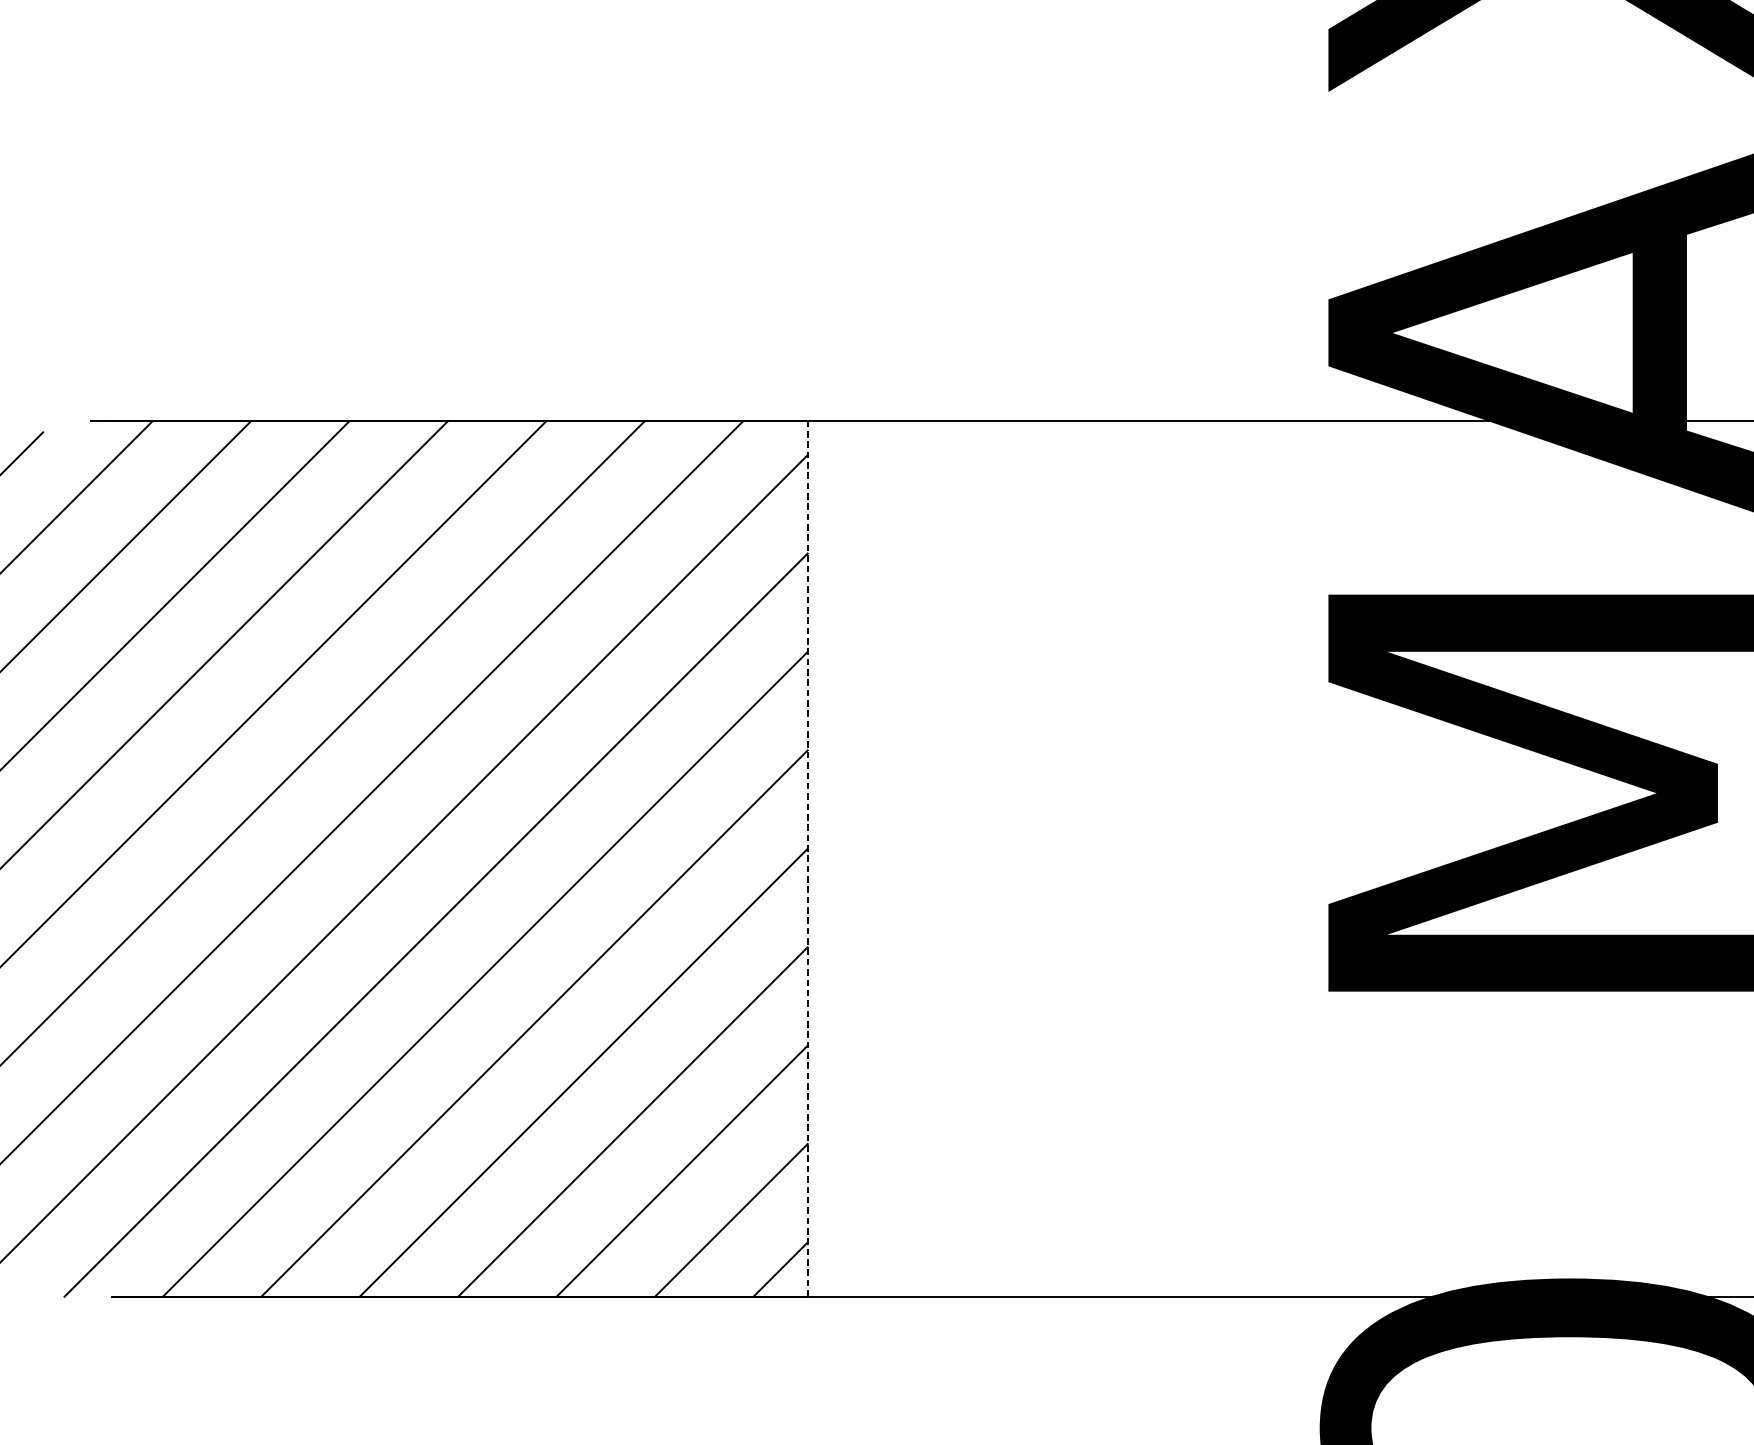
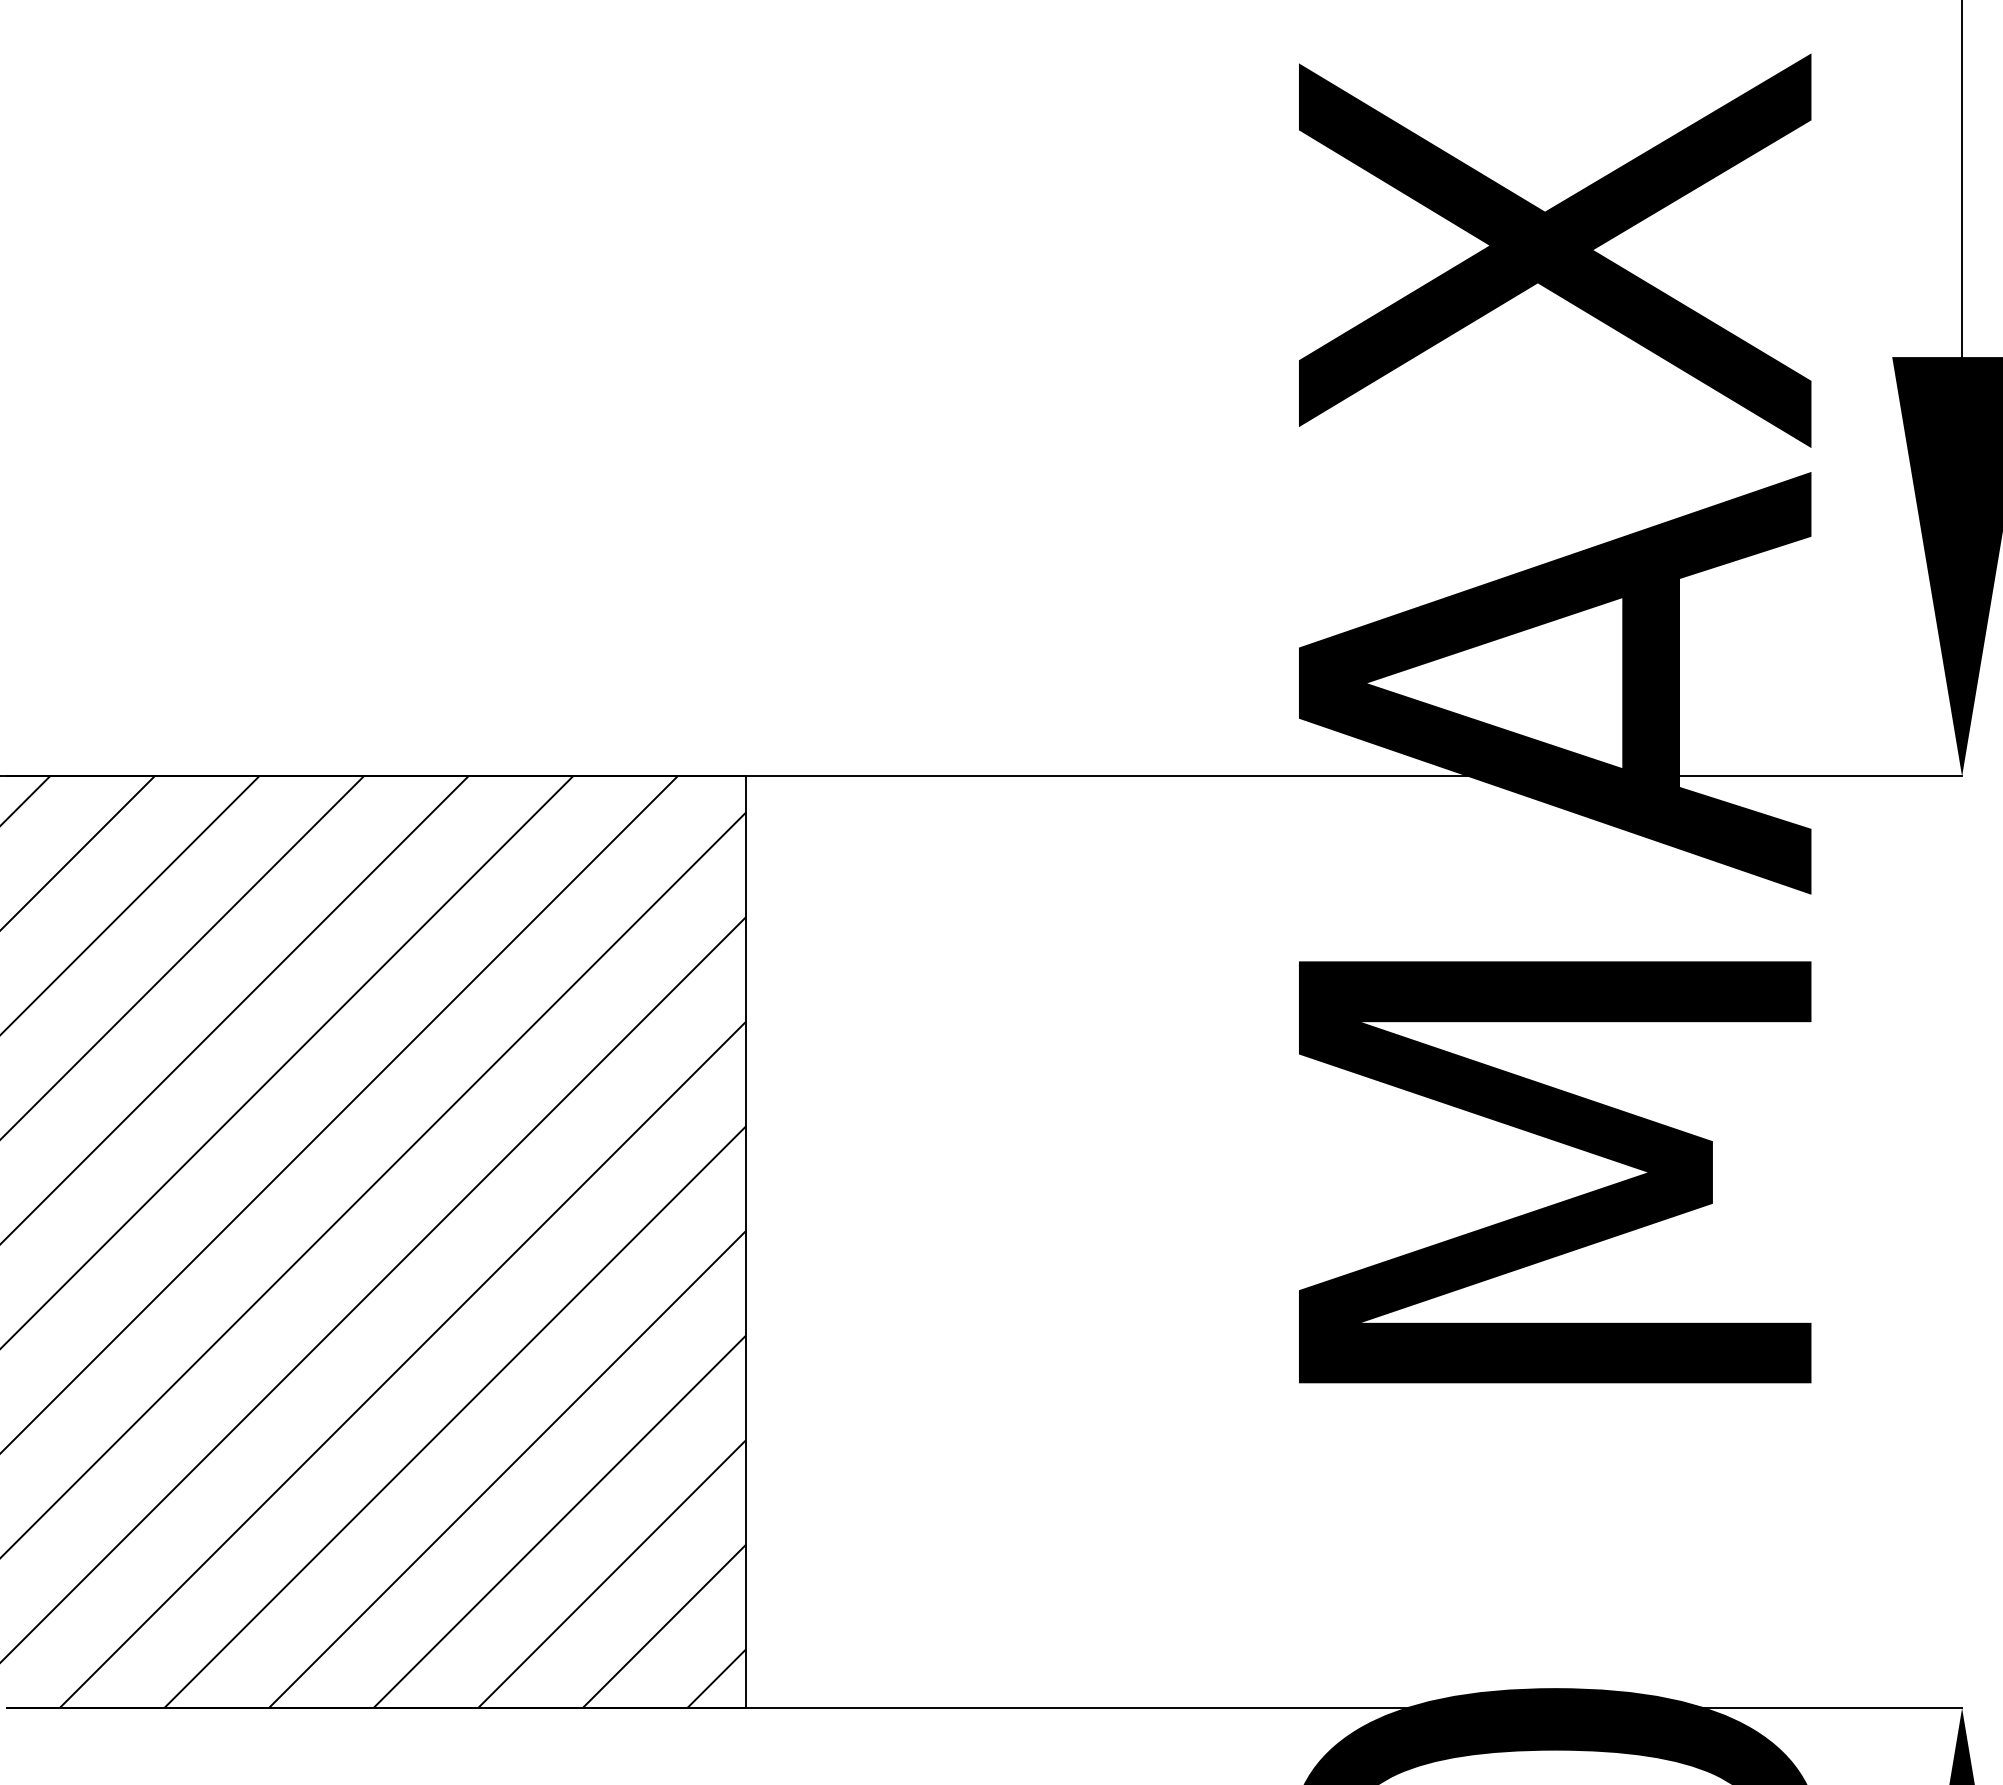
line: (808, 859) -> (746, 1242), dashed -> solid

